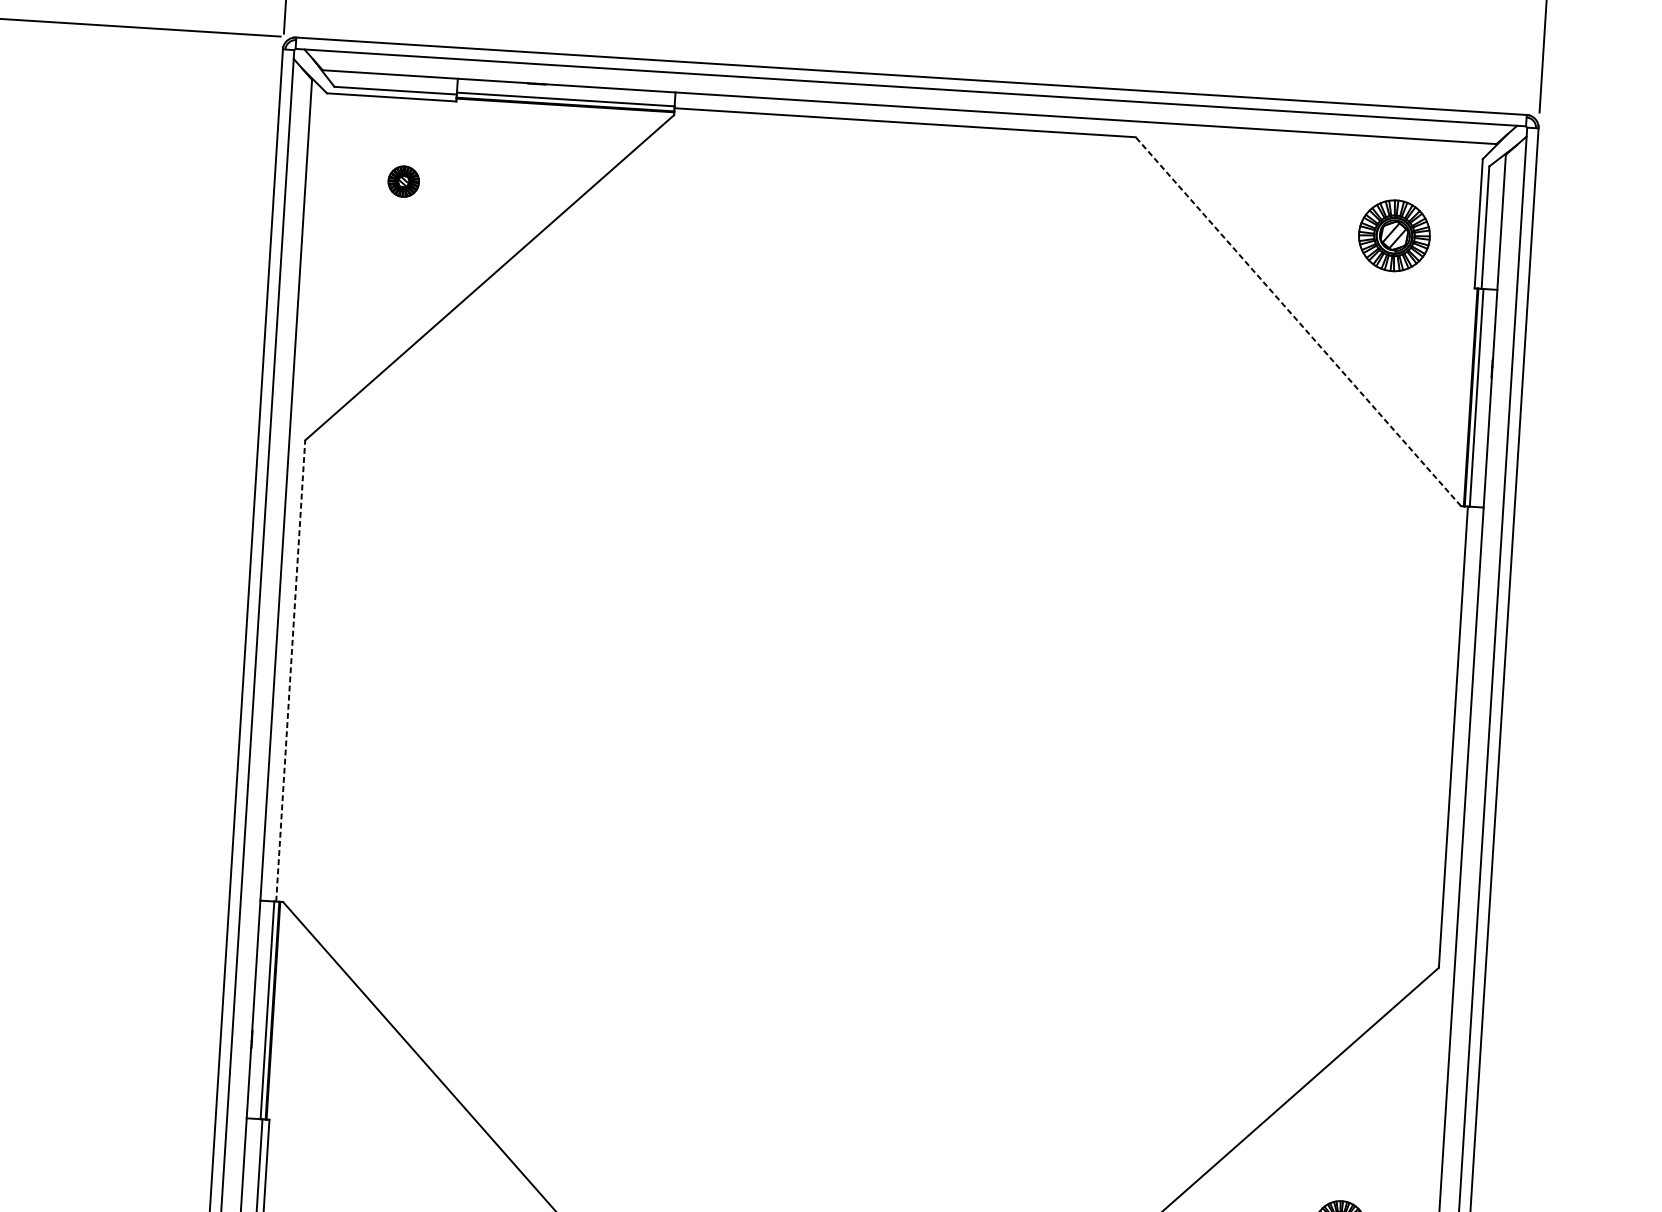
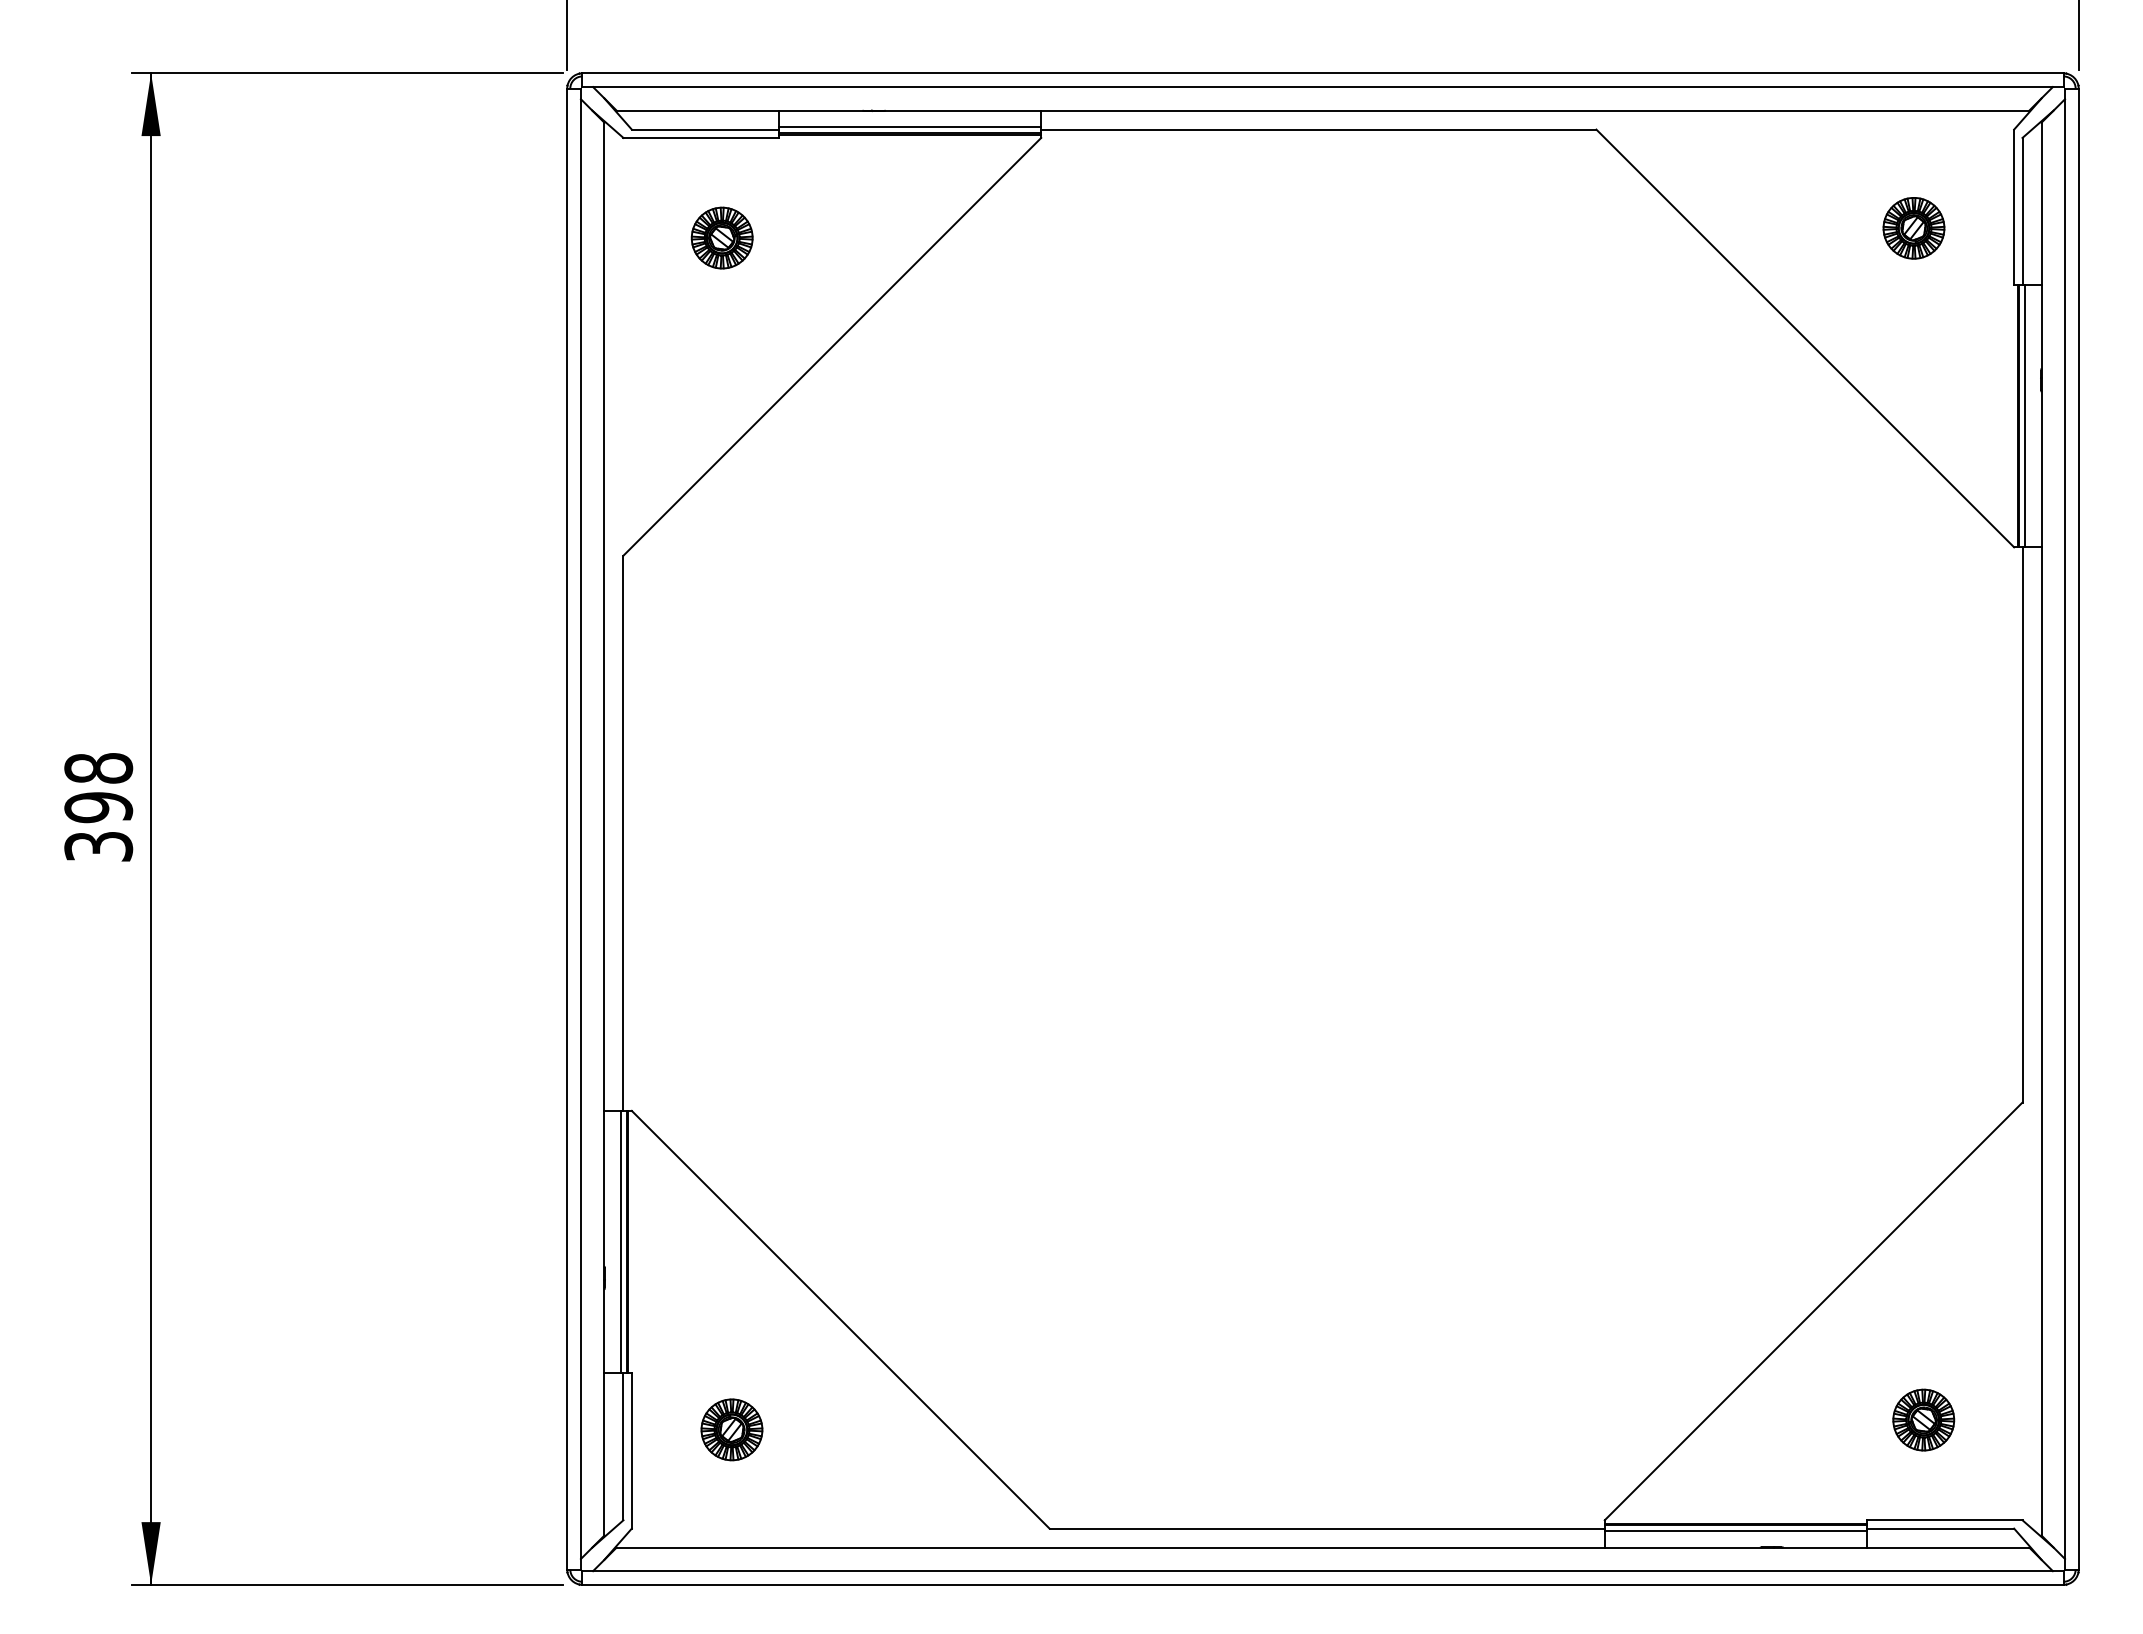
part: (403, 181) -> (721, 237), size x1.67
part: (1394, 235) -> (1913, 228), size x0.71
line: (1297, 321) -> (1804, 338), dashed -> solid
line: (290, 671) -> (623, 833), dashed -> solid
part: (349, 1171) -> (731, 1429), added

